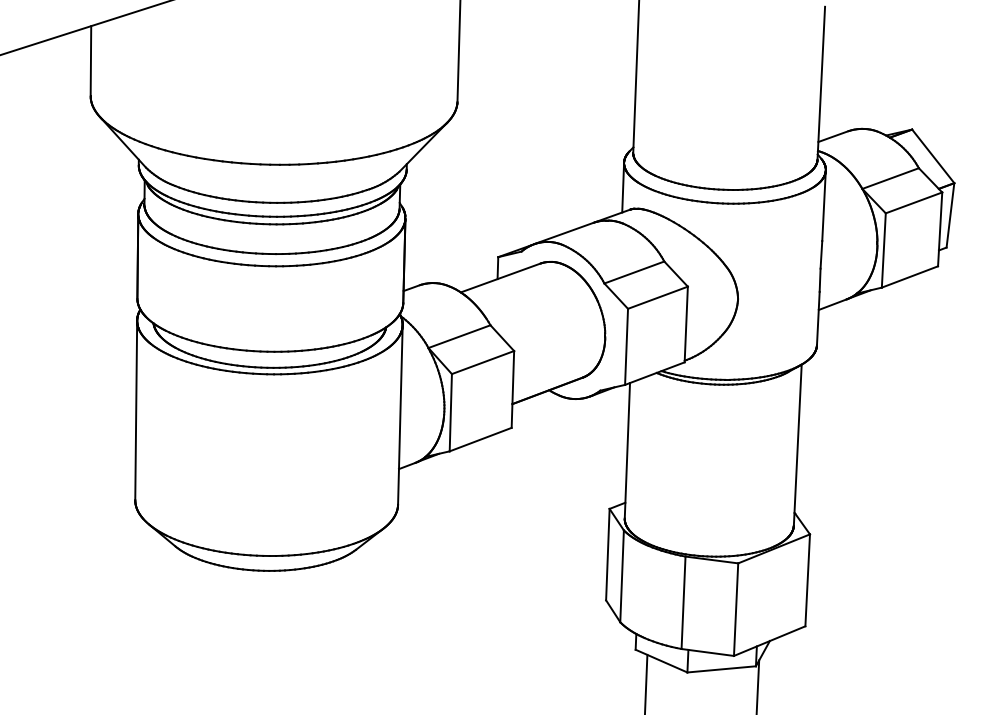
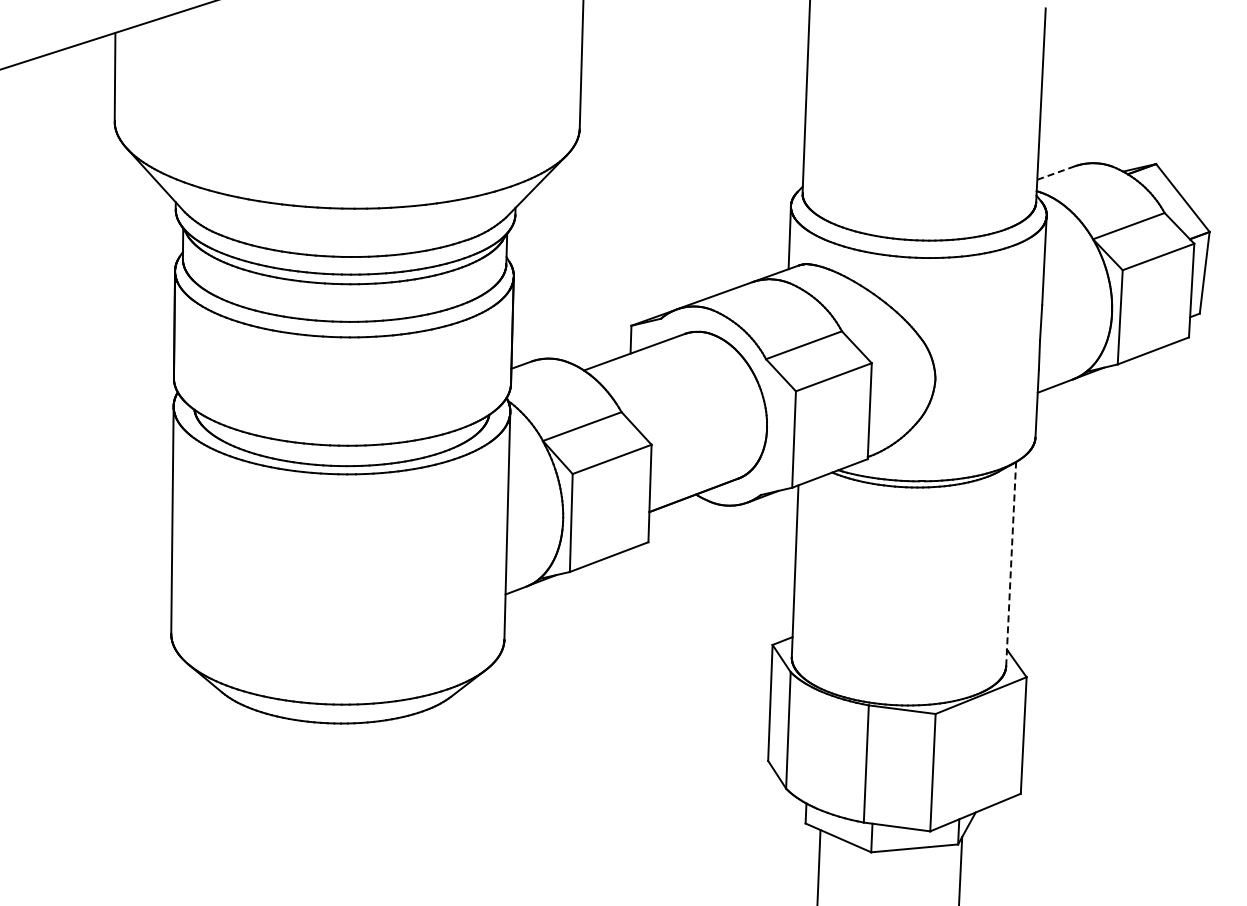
line: (833, 136) -> (1056, 172), solid -> dashed
line: (798, 444) -> (1011, 563), solid -> dashed

